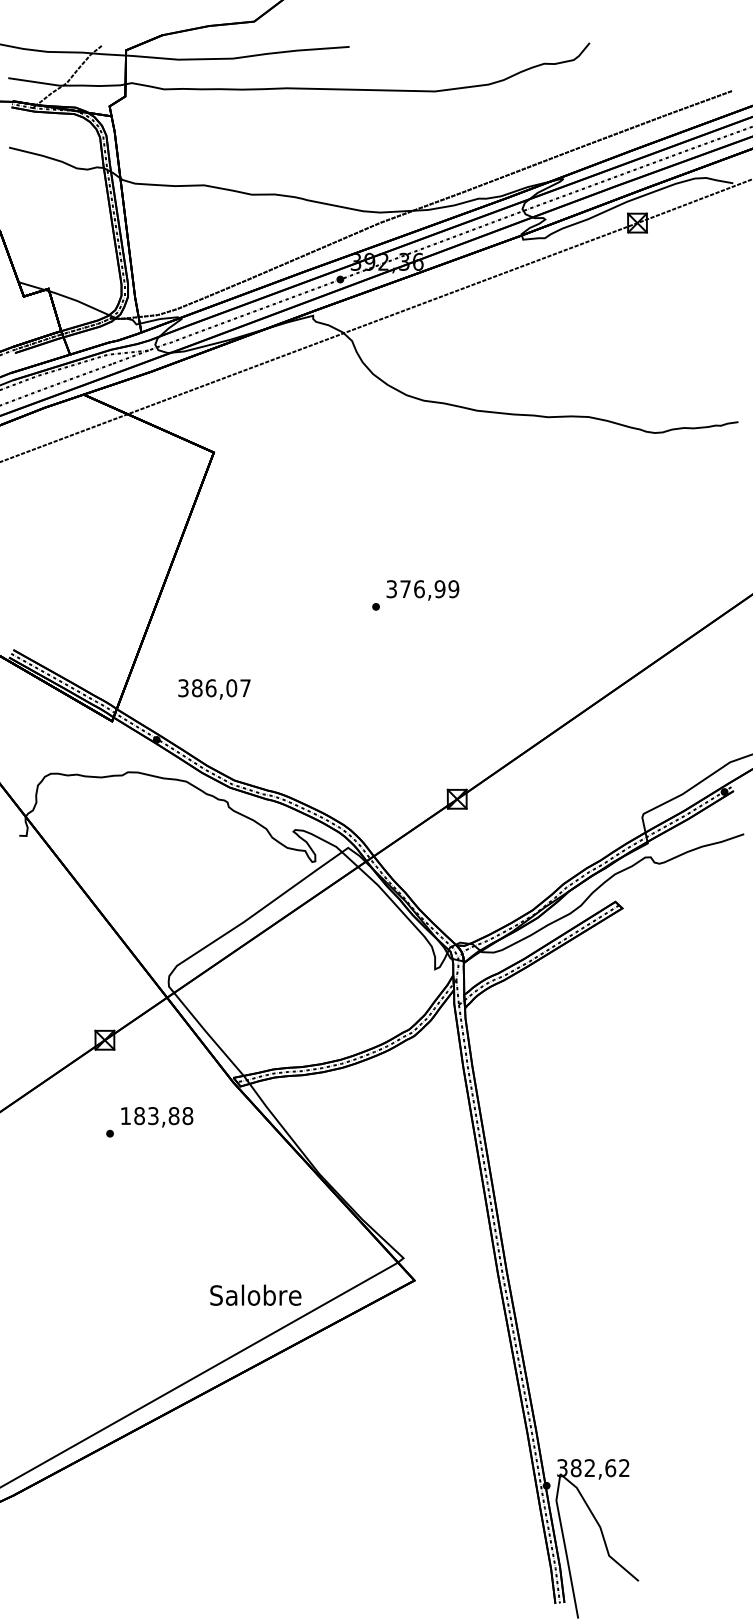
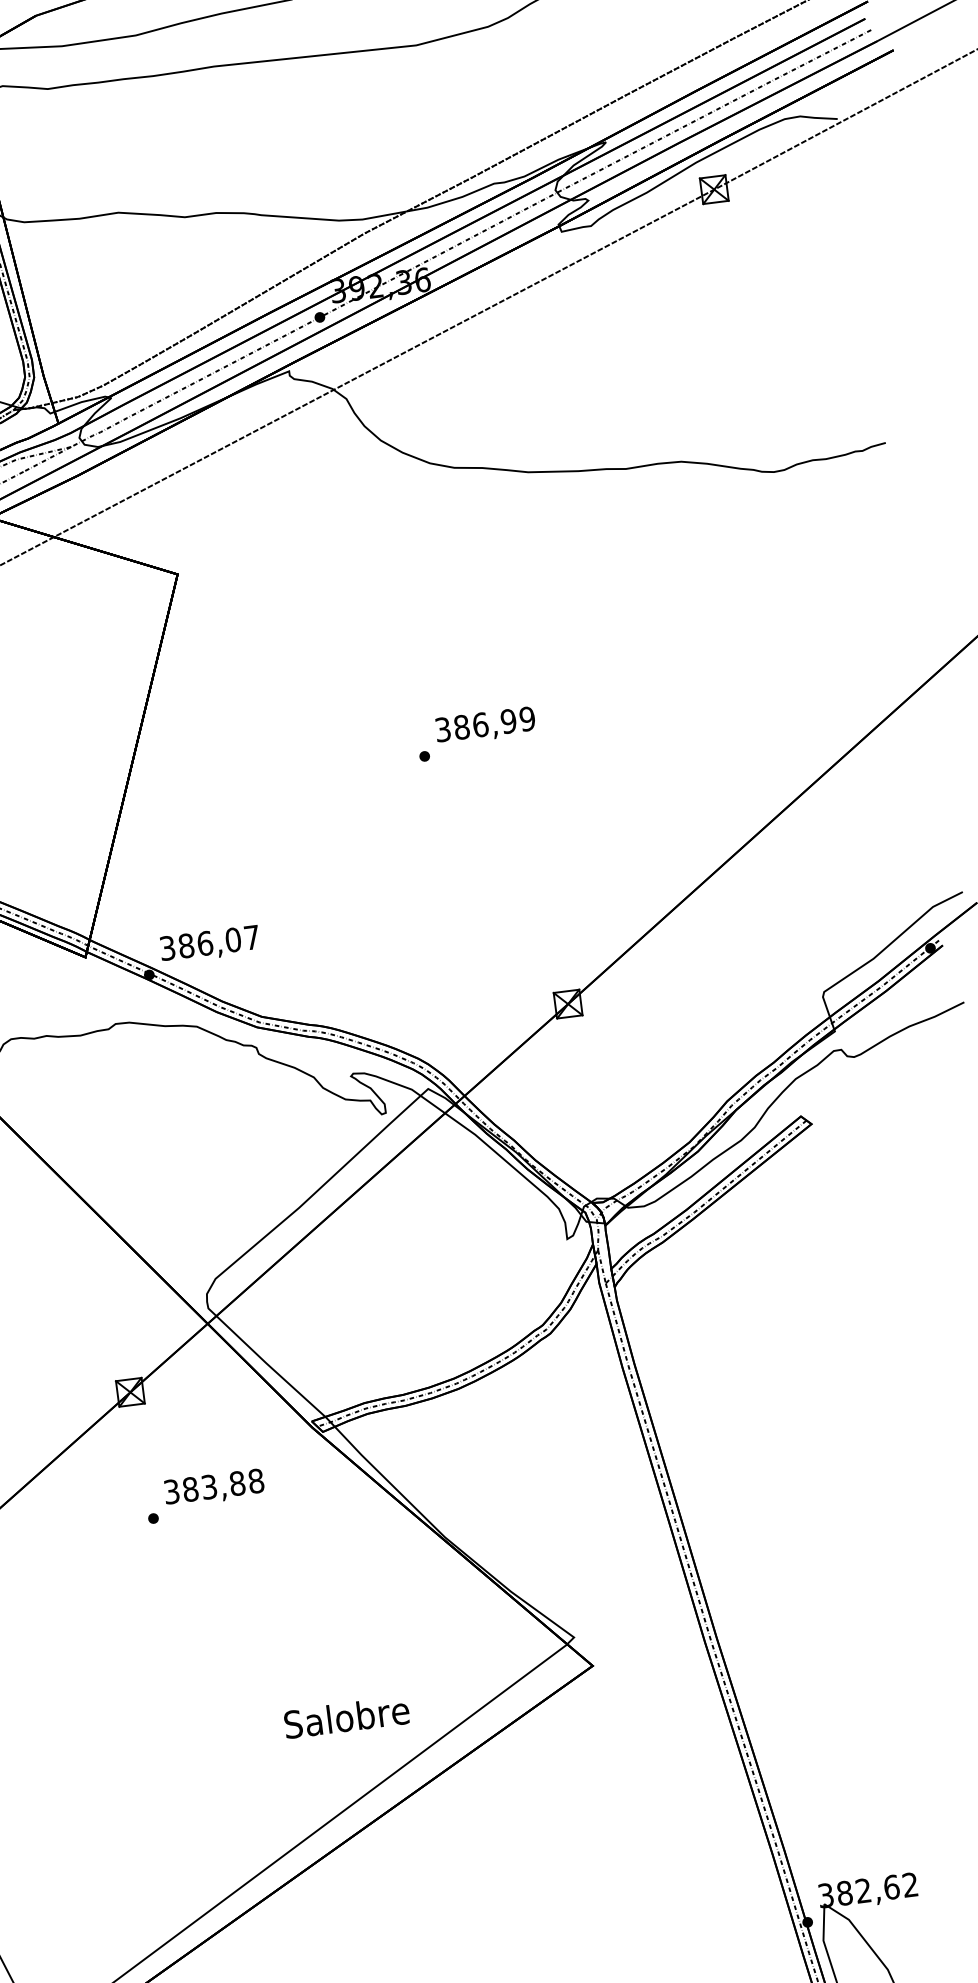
text: (405, 589) -> (461, 727), 376,99 -> 386,99
text: (214, 689) -> (210, 944), moved
text: (125, 1116) -> (171, 1492), 183,88 -> 383,88
text: (255, 1294) -> (346, 1716), moved

